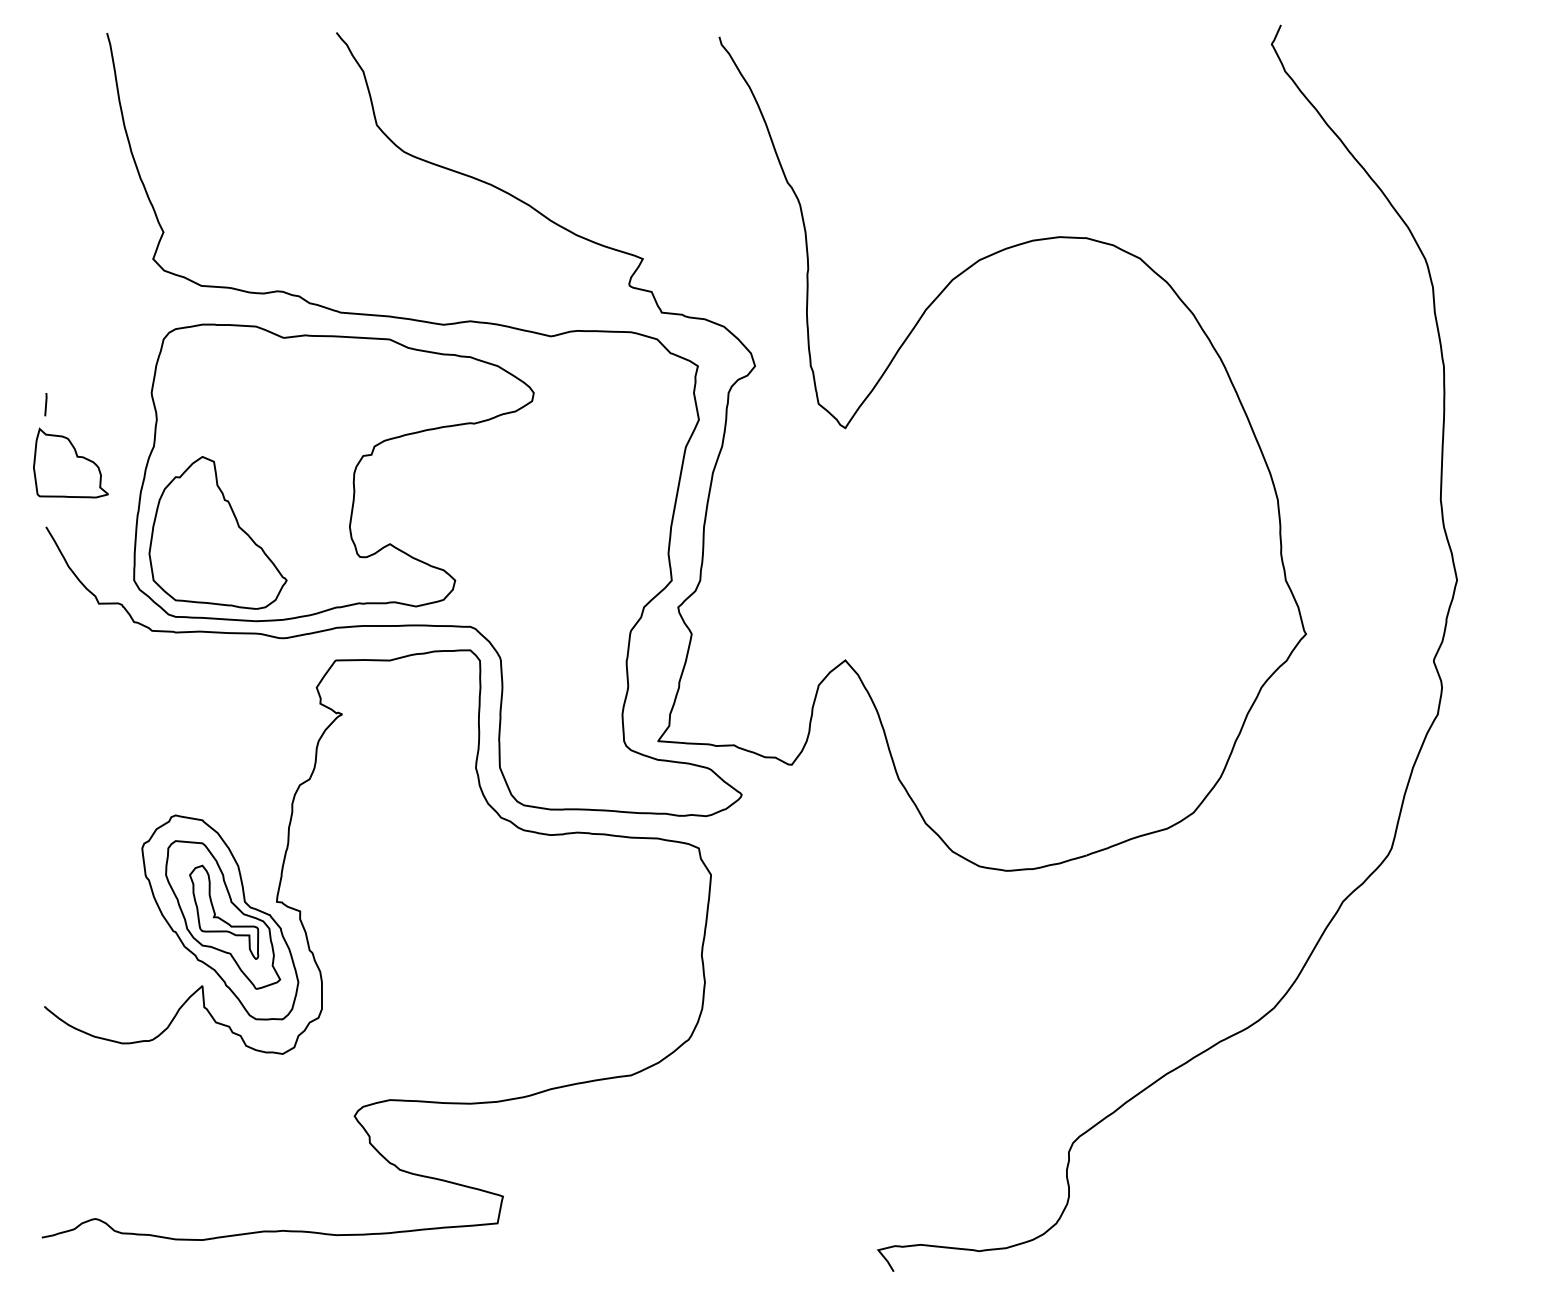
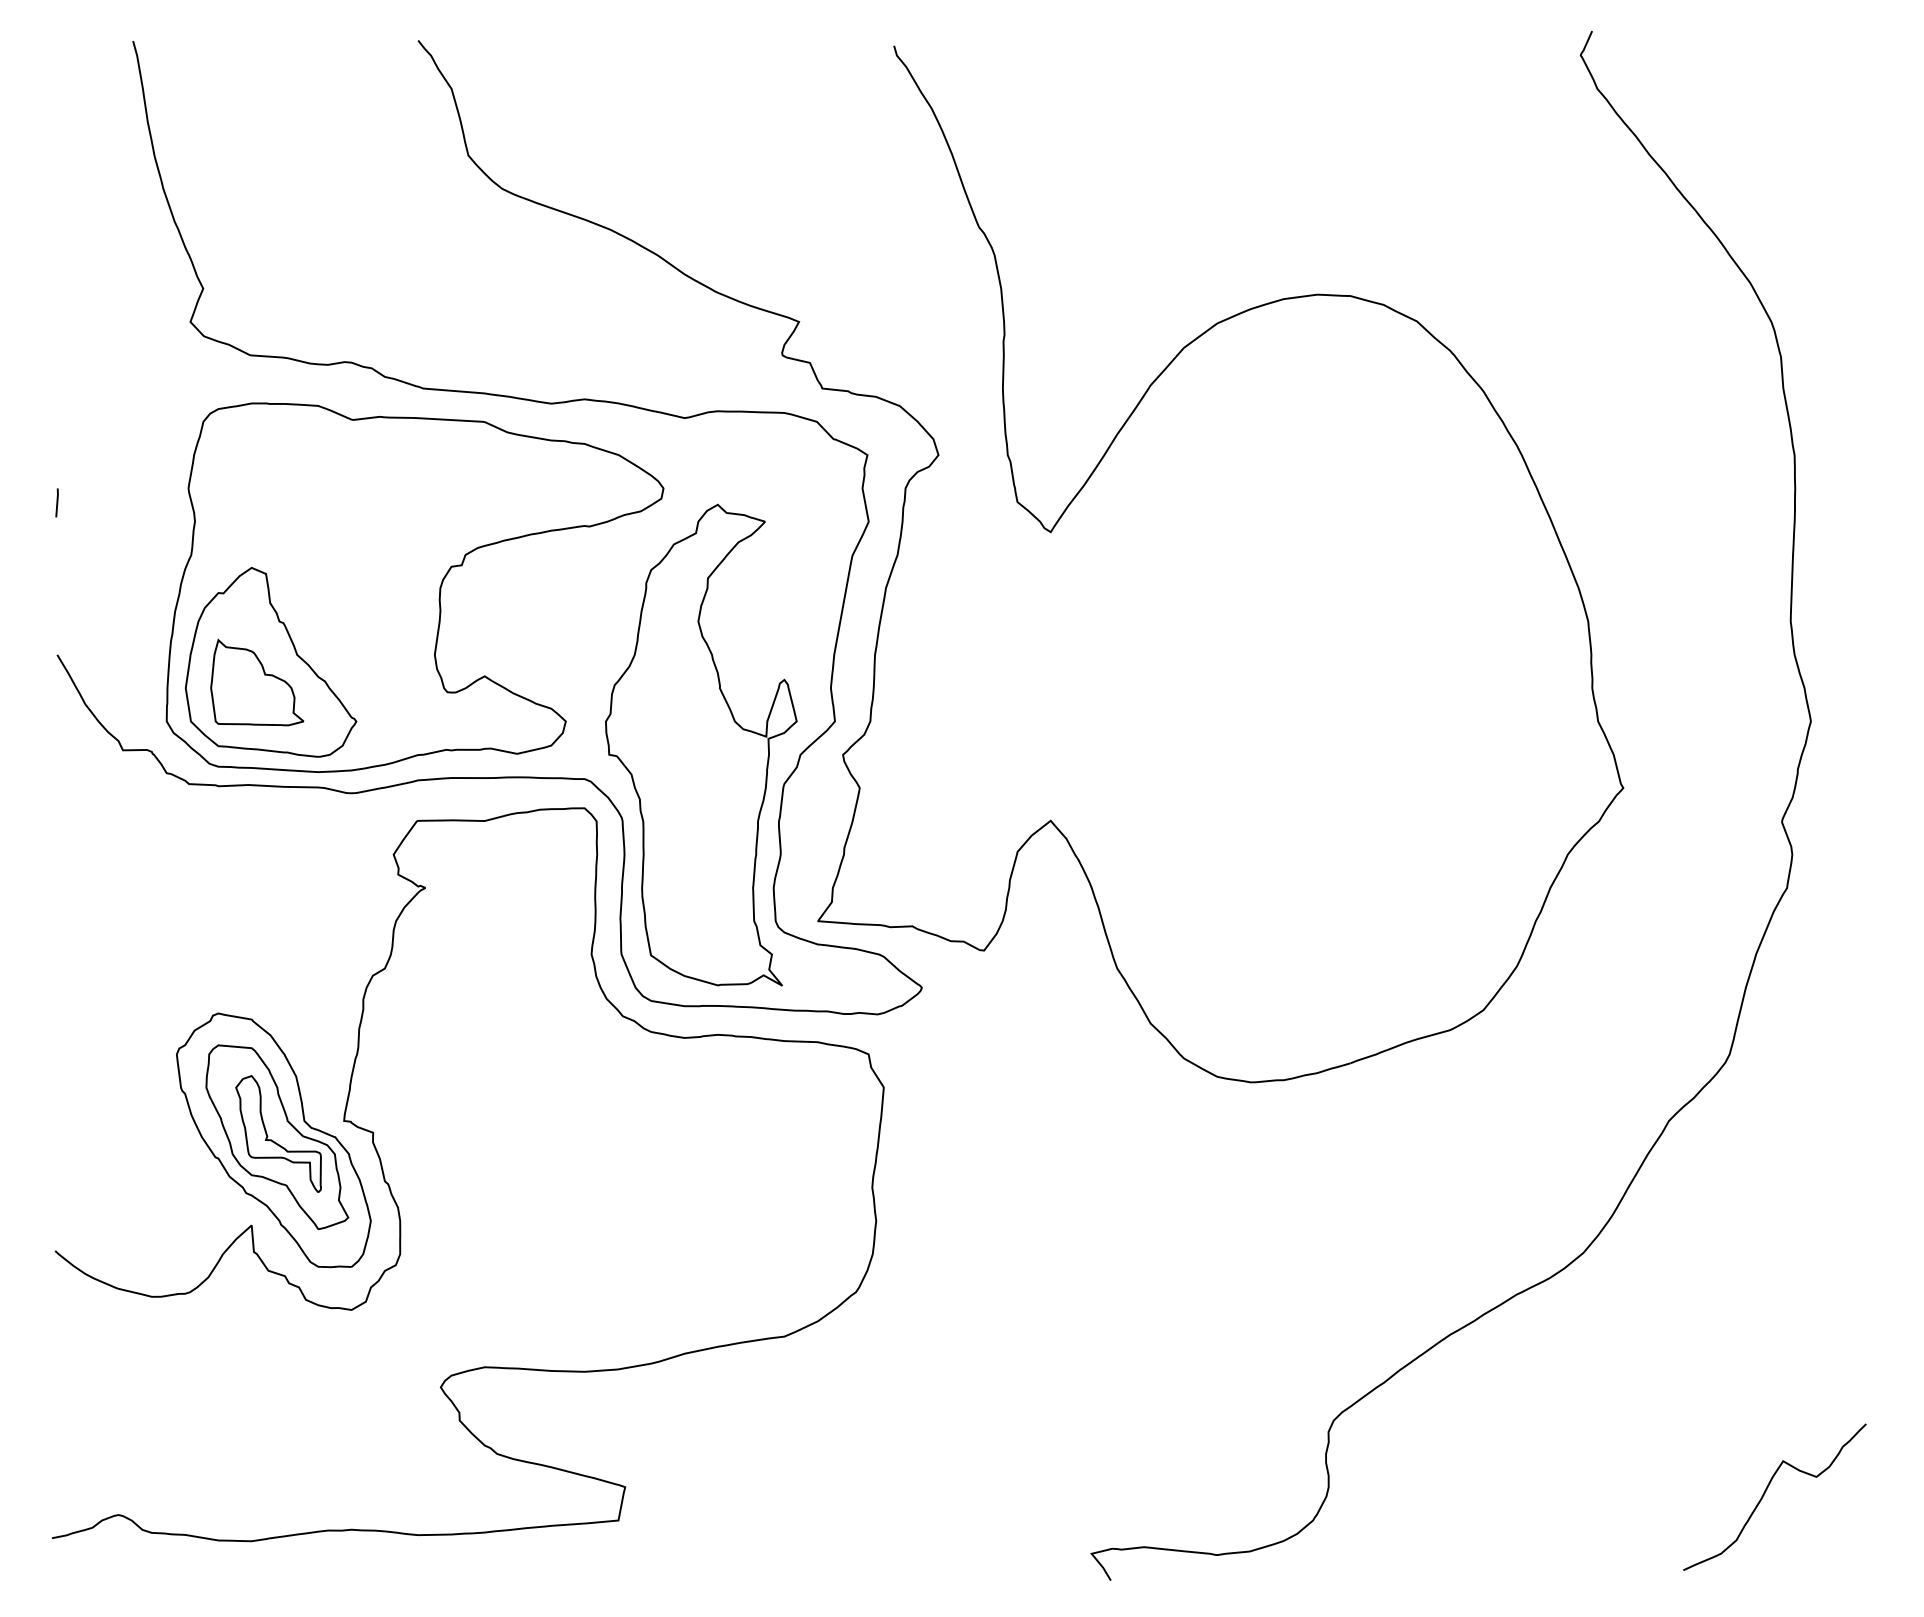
part: (71, 463) -> (257, 682), moved
part: (564, 599) -> (701, 744), added
curve: (1421, 1200) -> (1766, 1491), added

